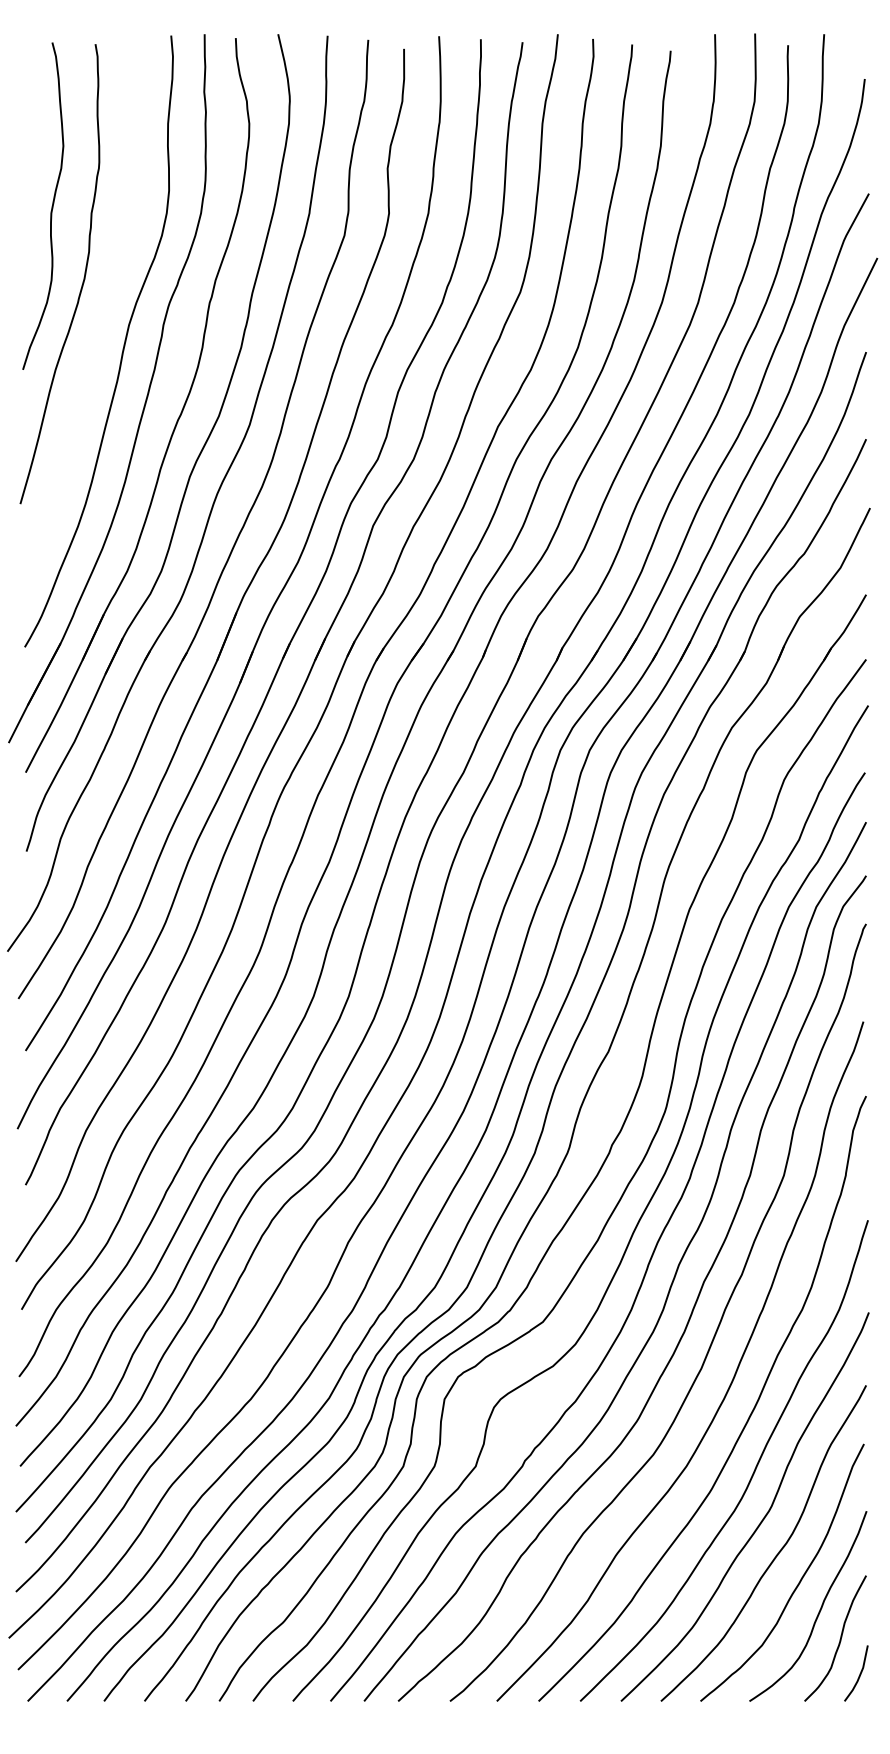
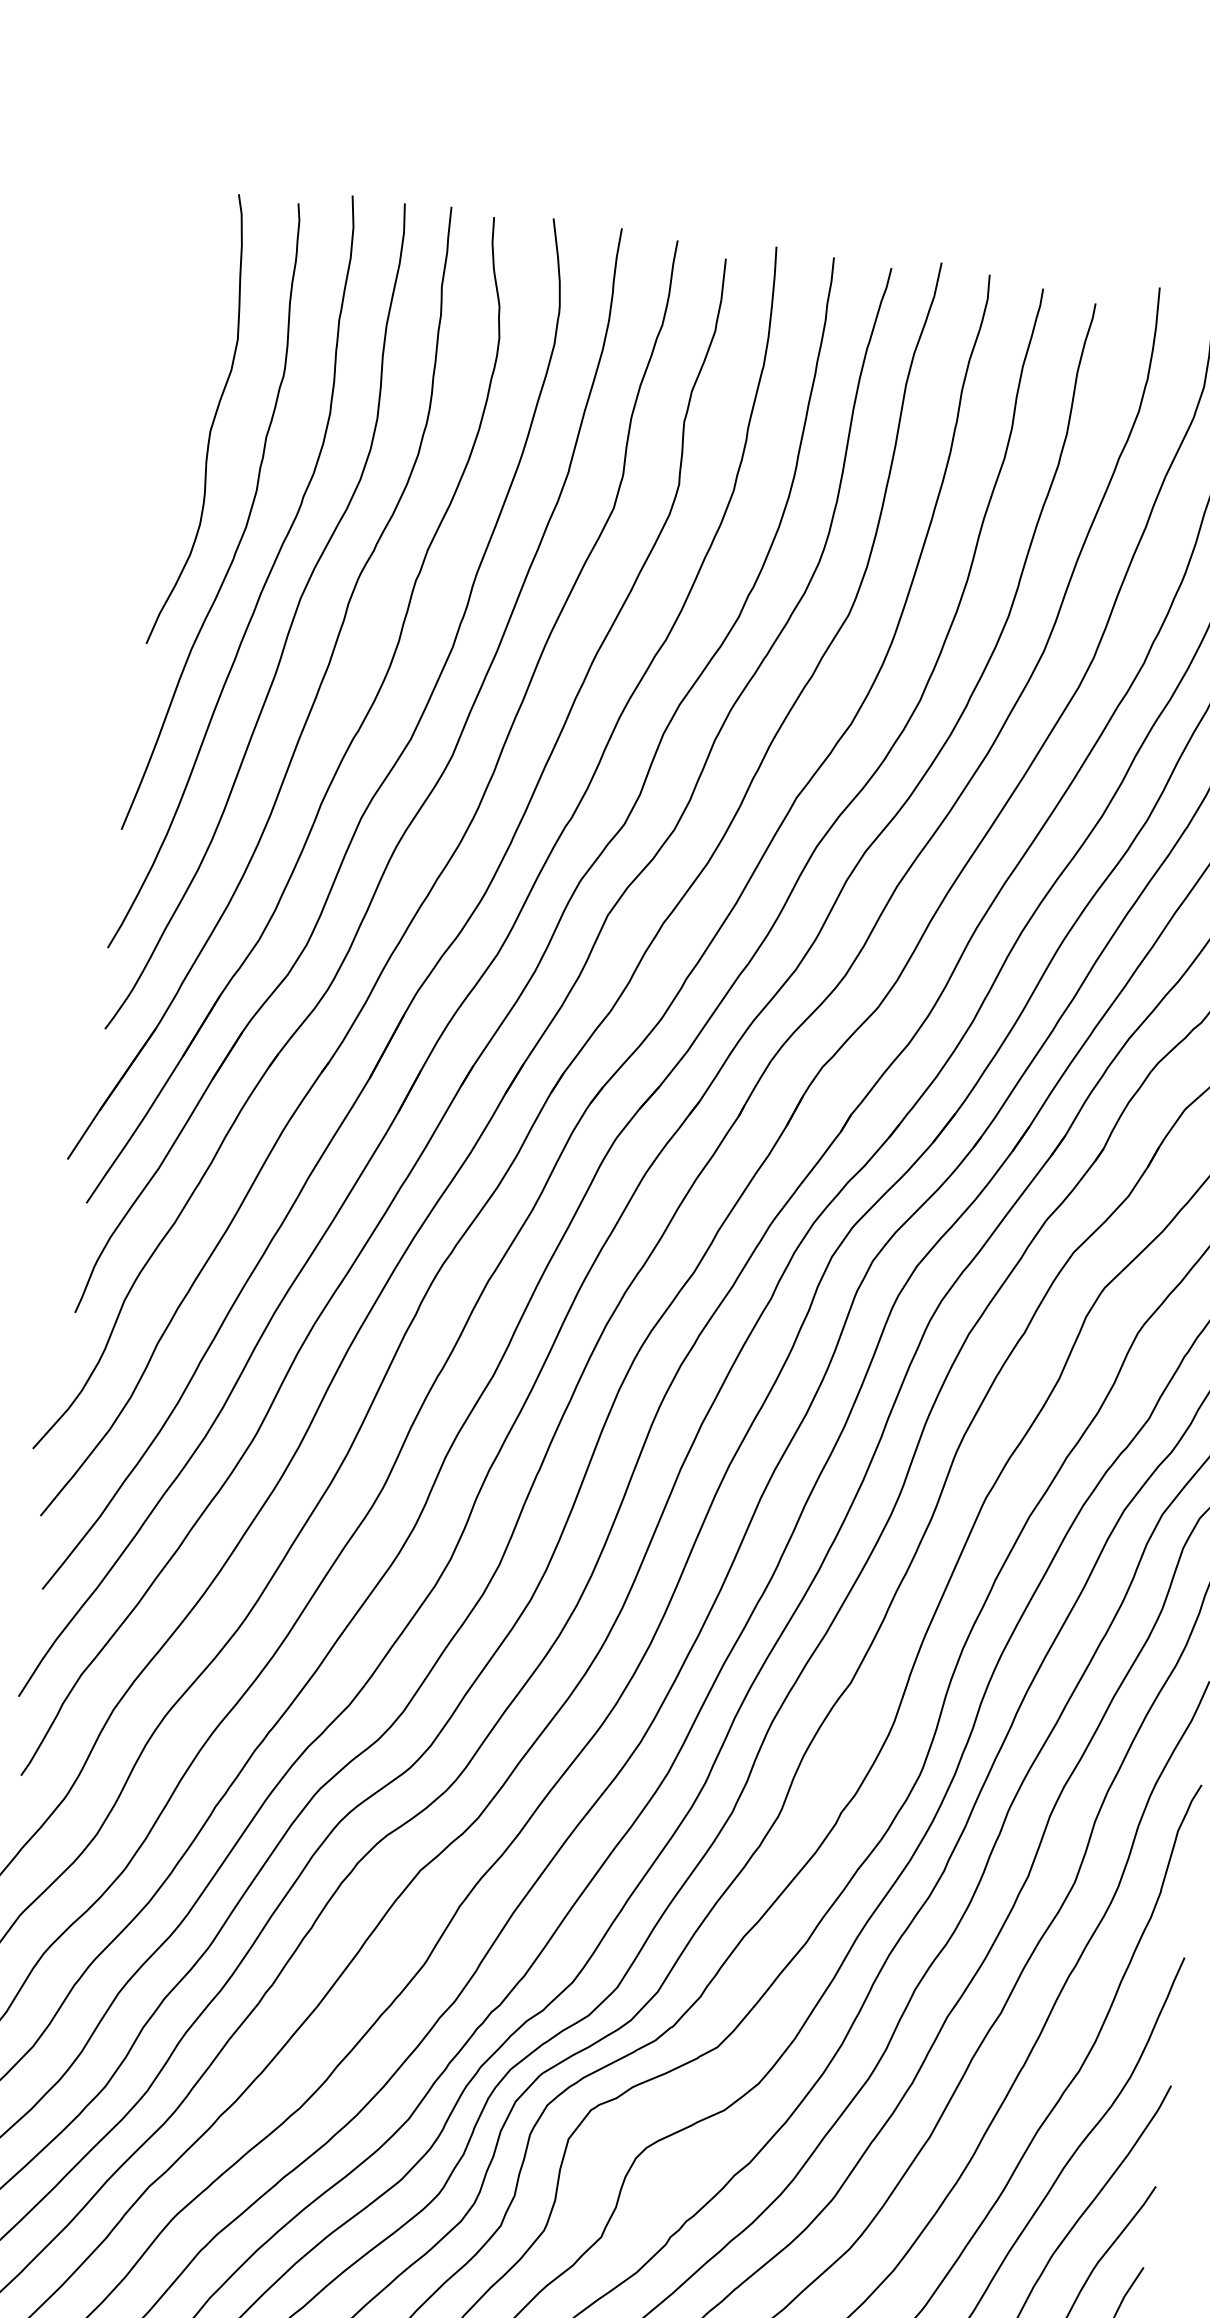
curve: (101, 317) -> (263, 583), added

